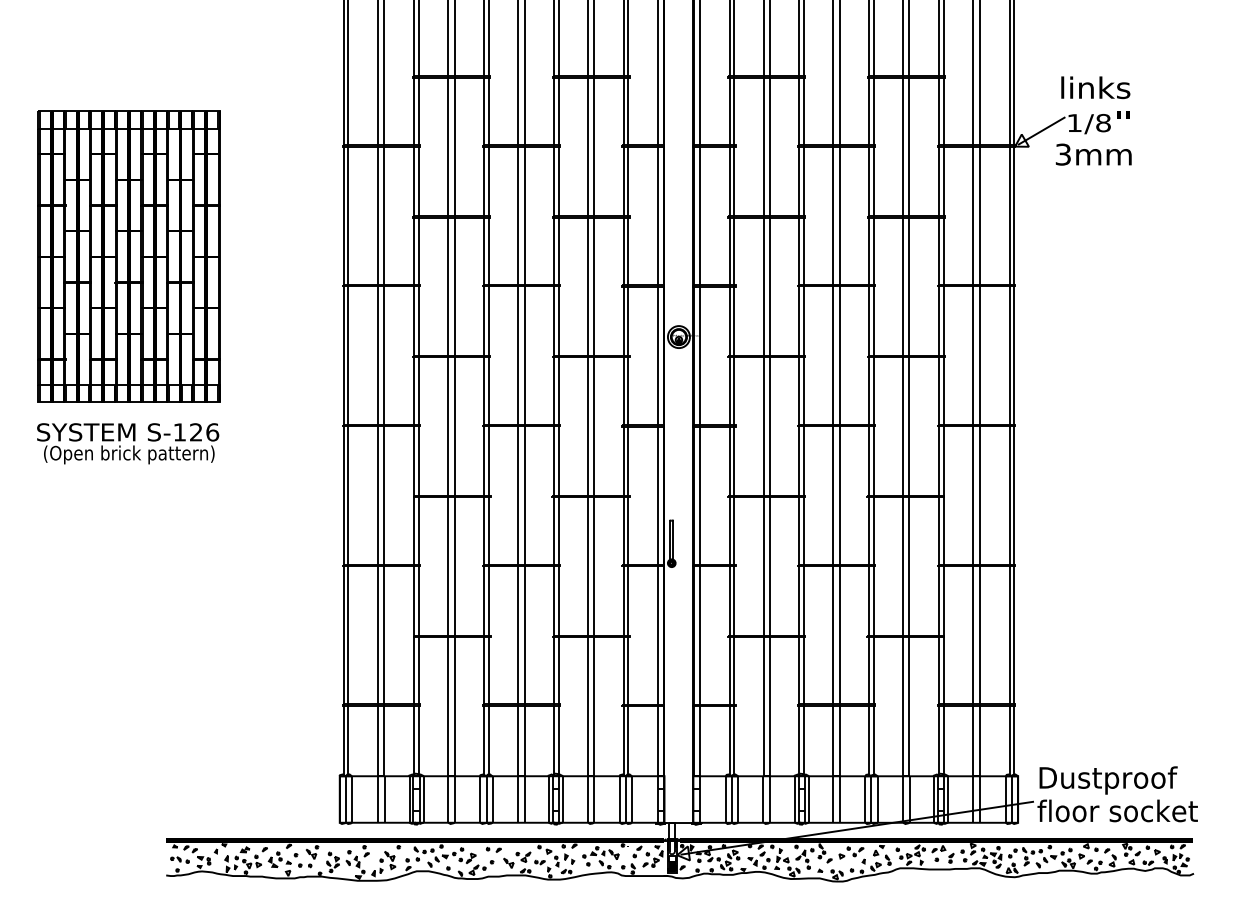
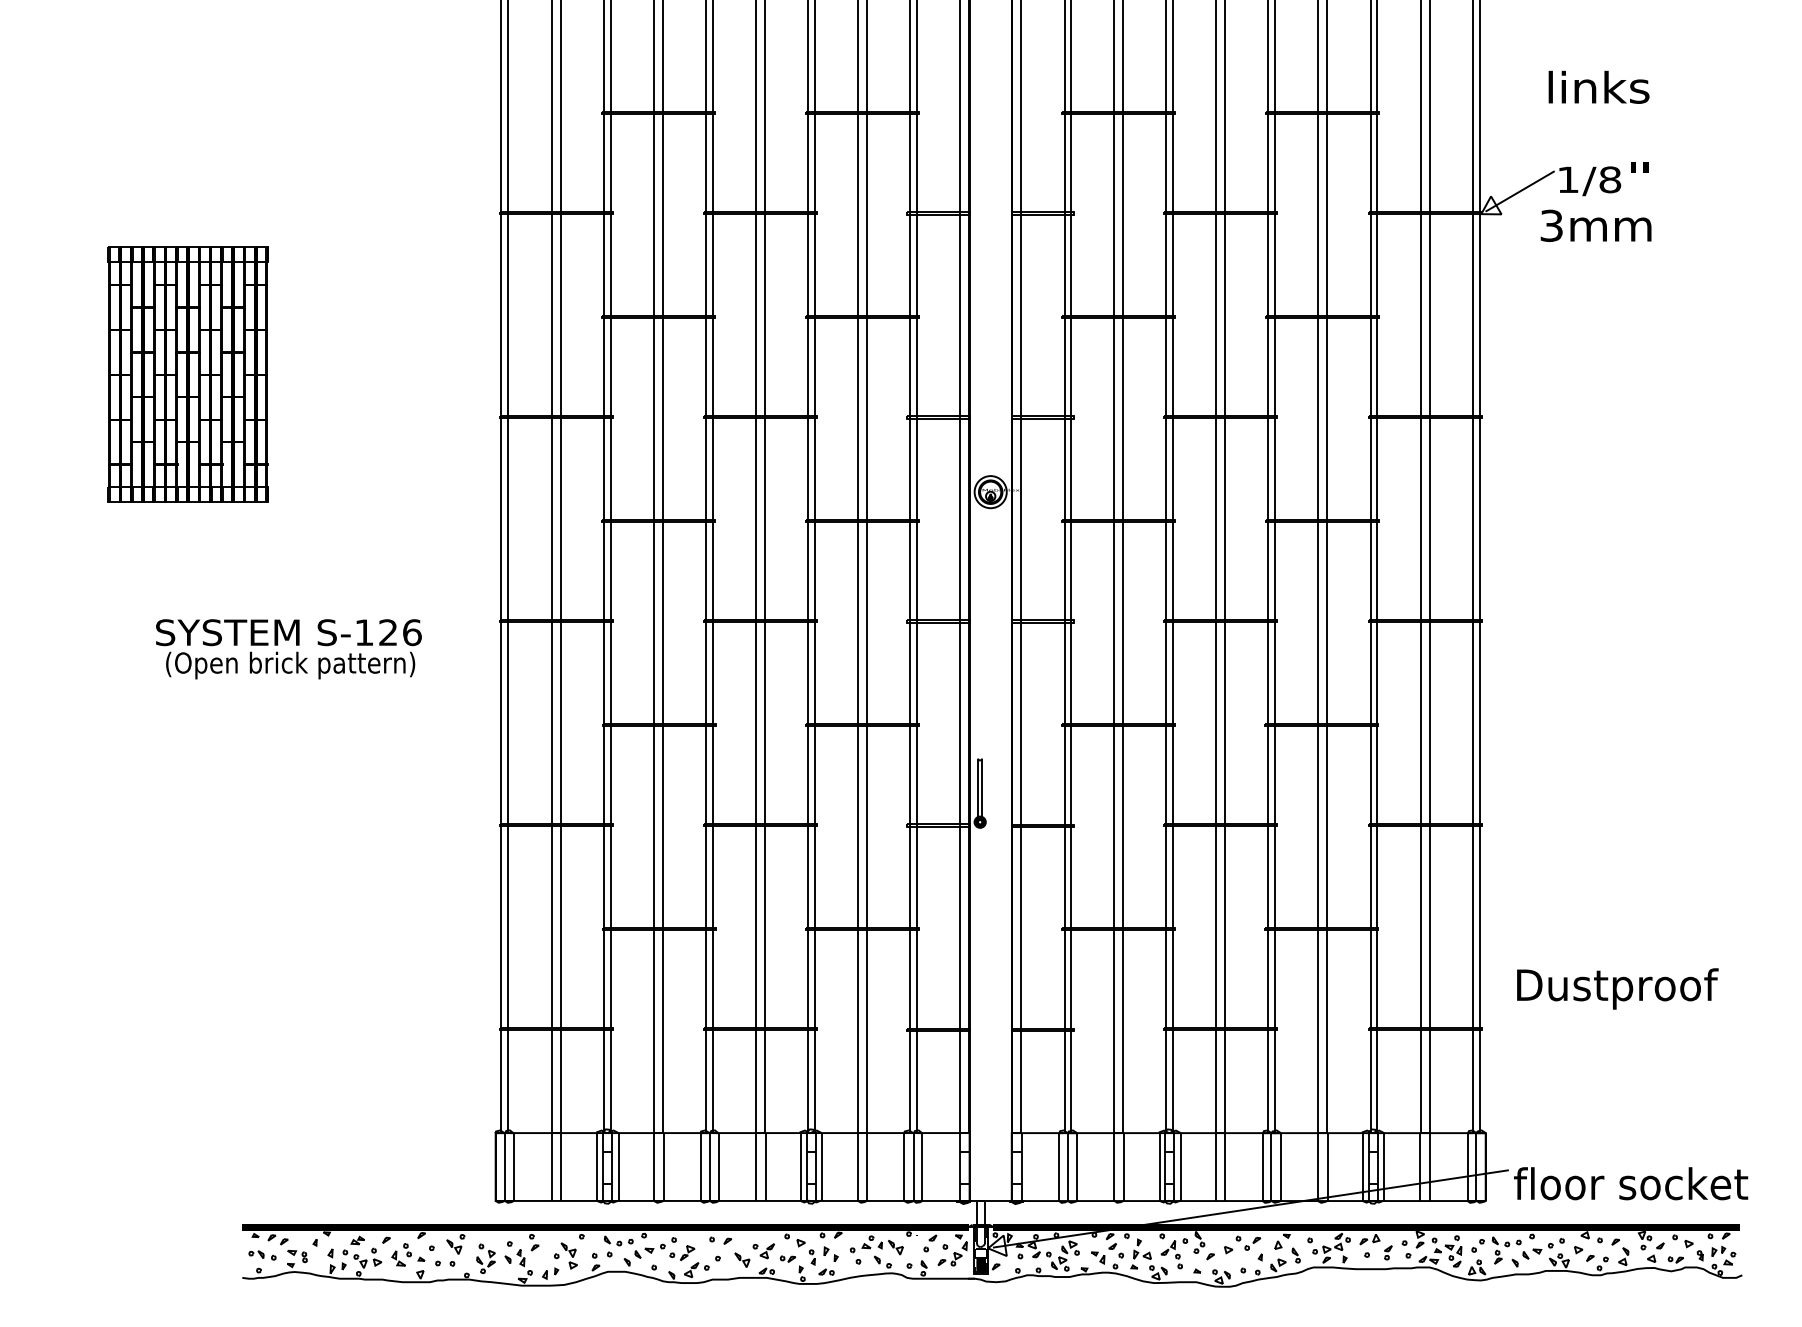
text: (1095, 87) -> (1598, 86), moved
part: (128, 256) -> (187, 374), size x0.6
text: (128, 443) -> (289, 648), moved
text: (1108, 780) -> (1617, 988), moved

